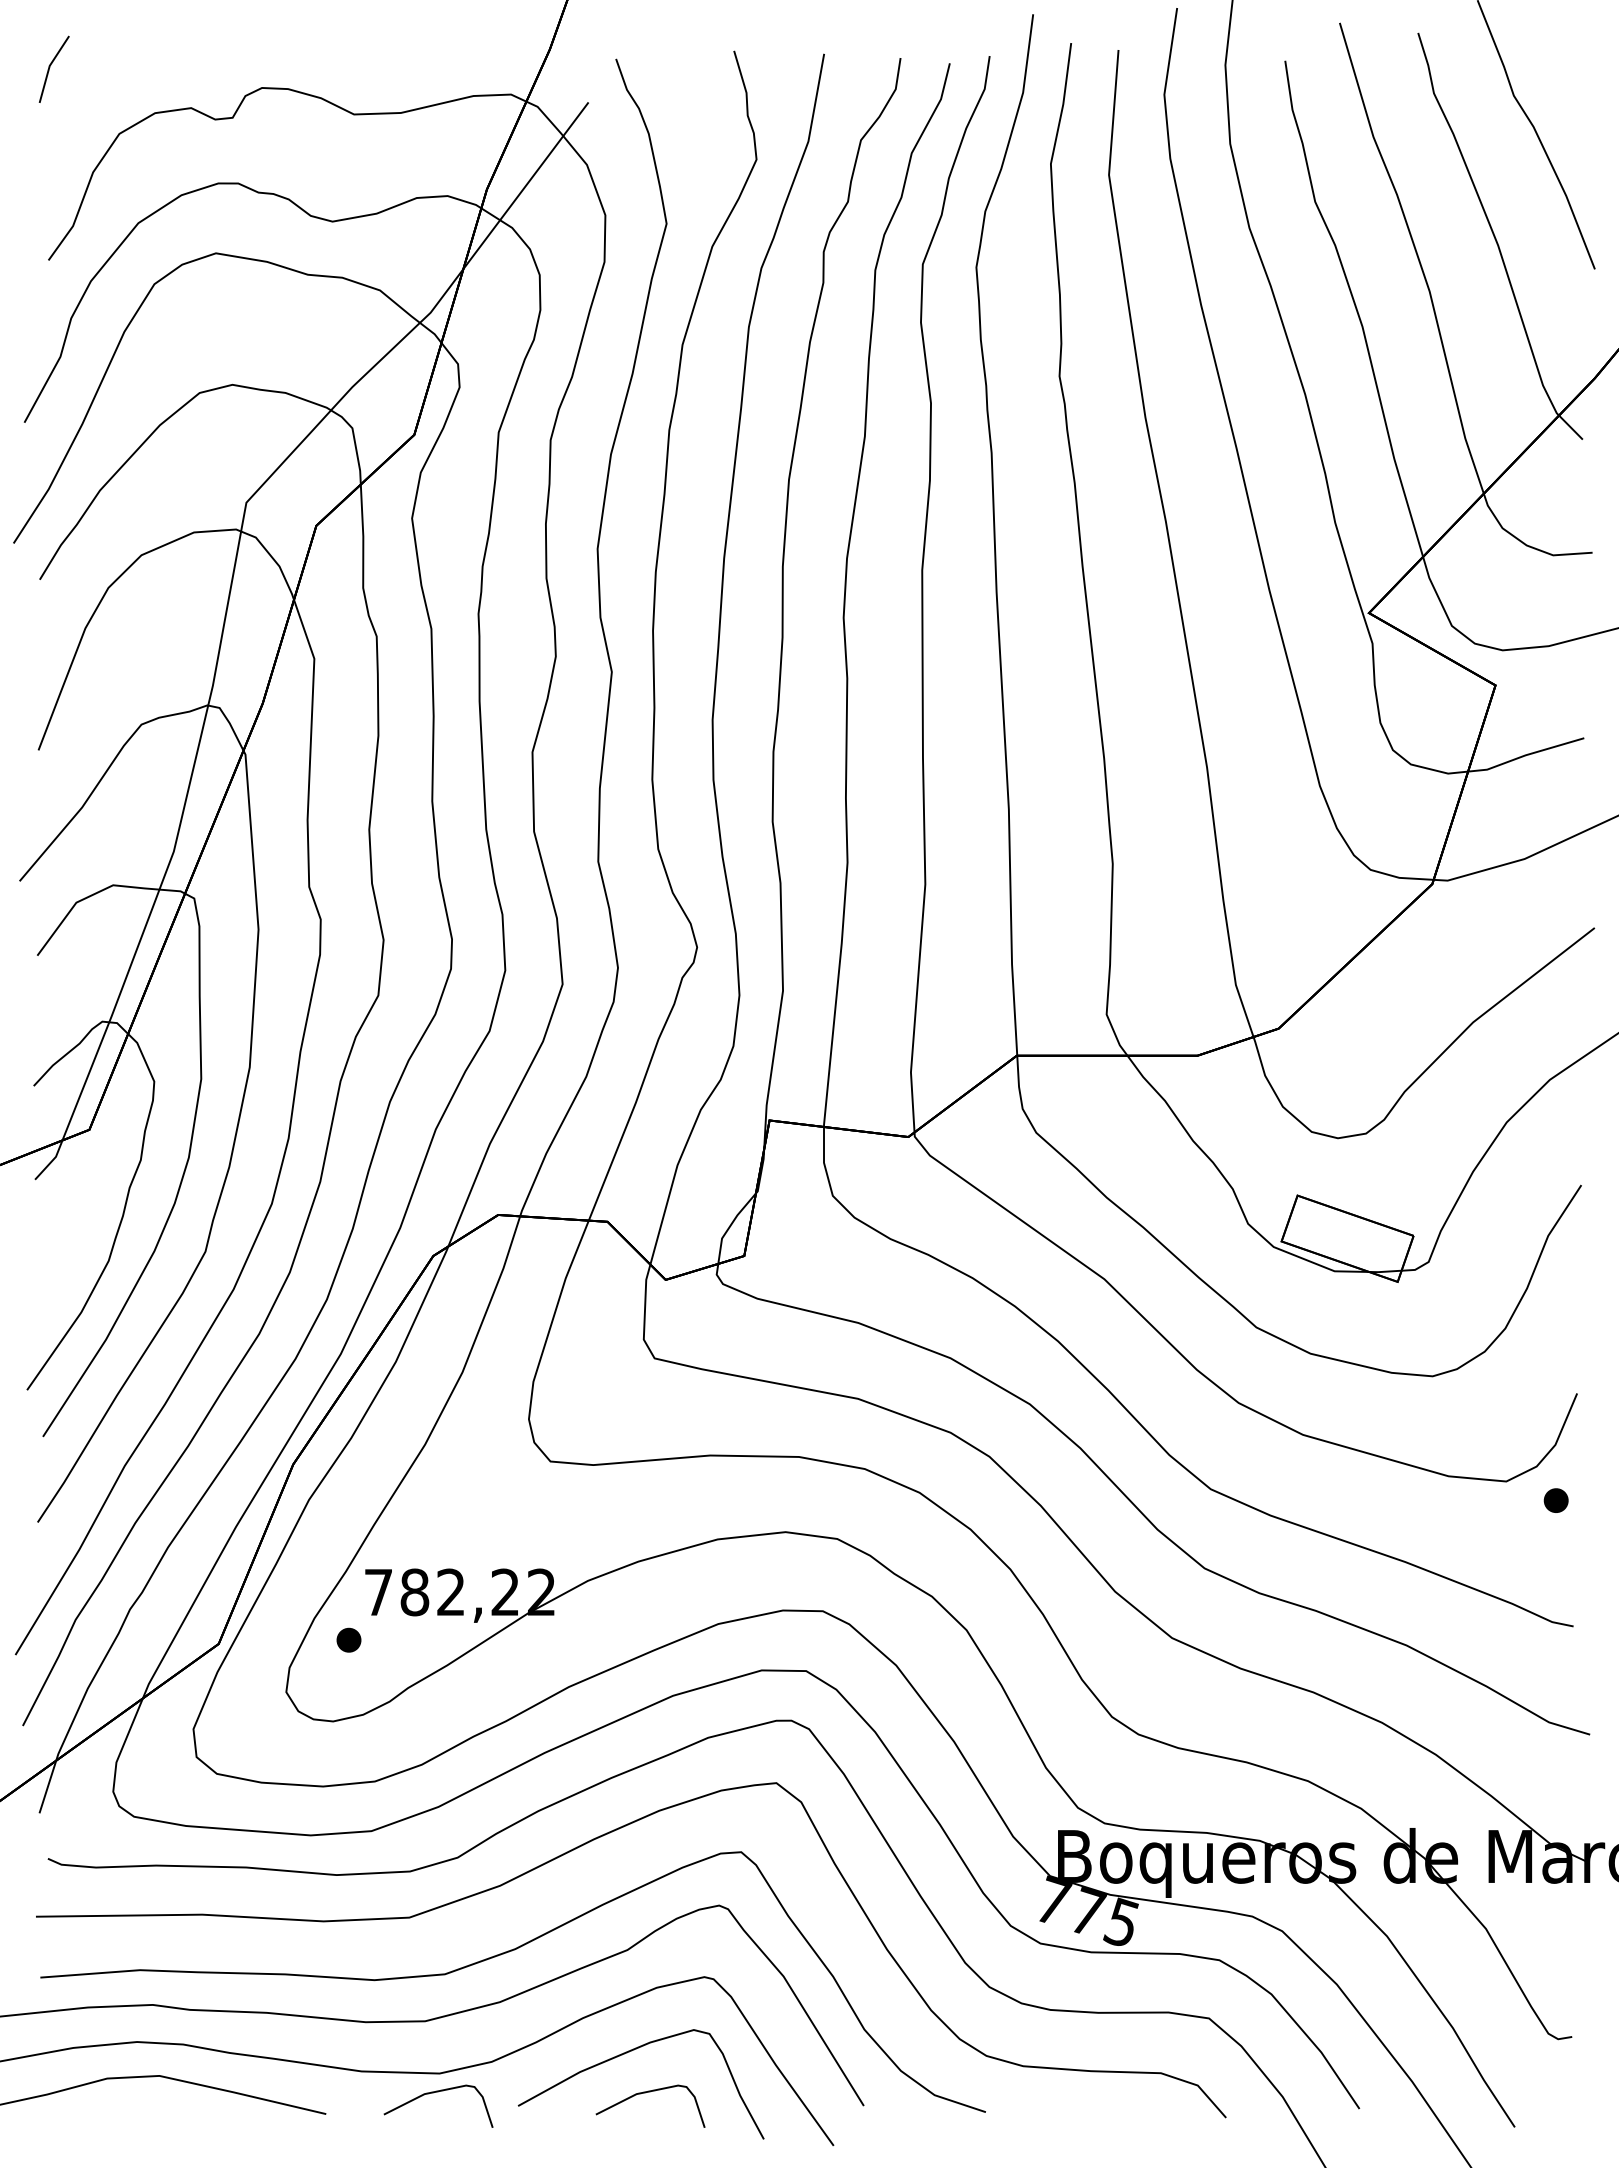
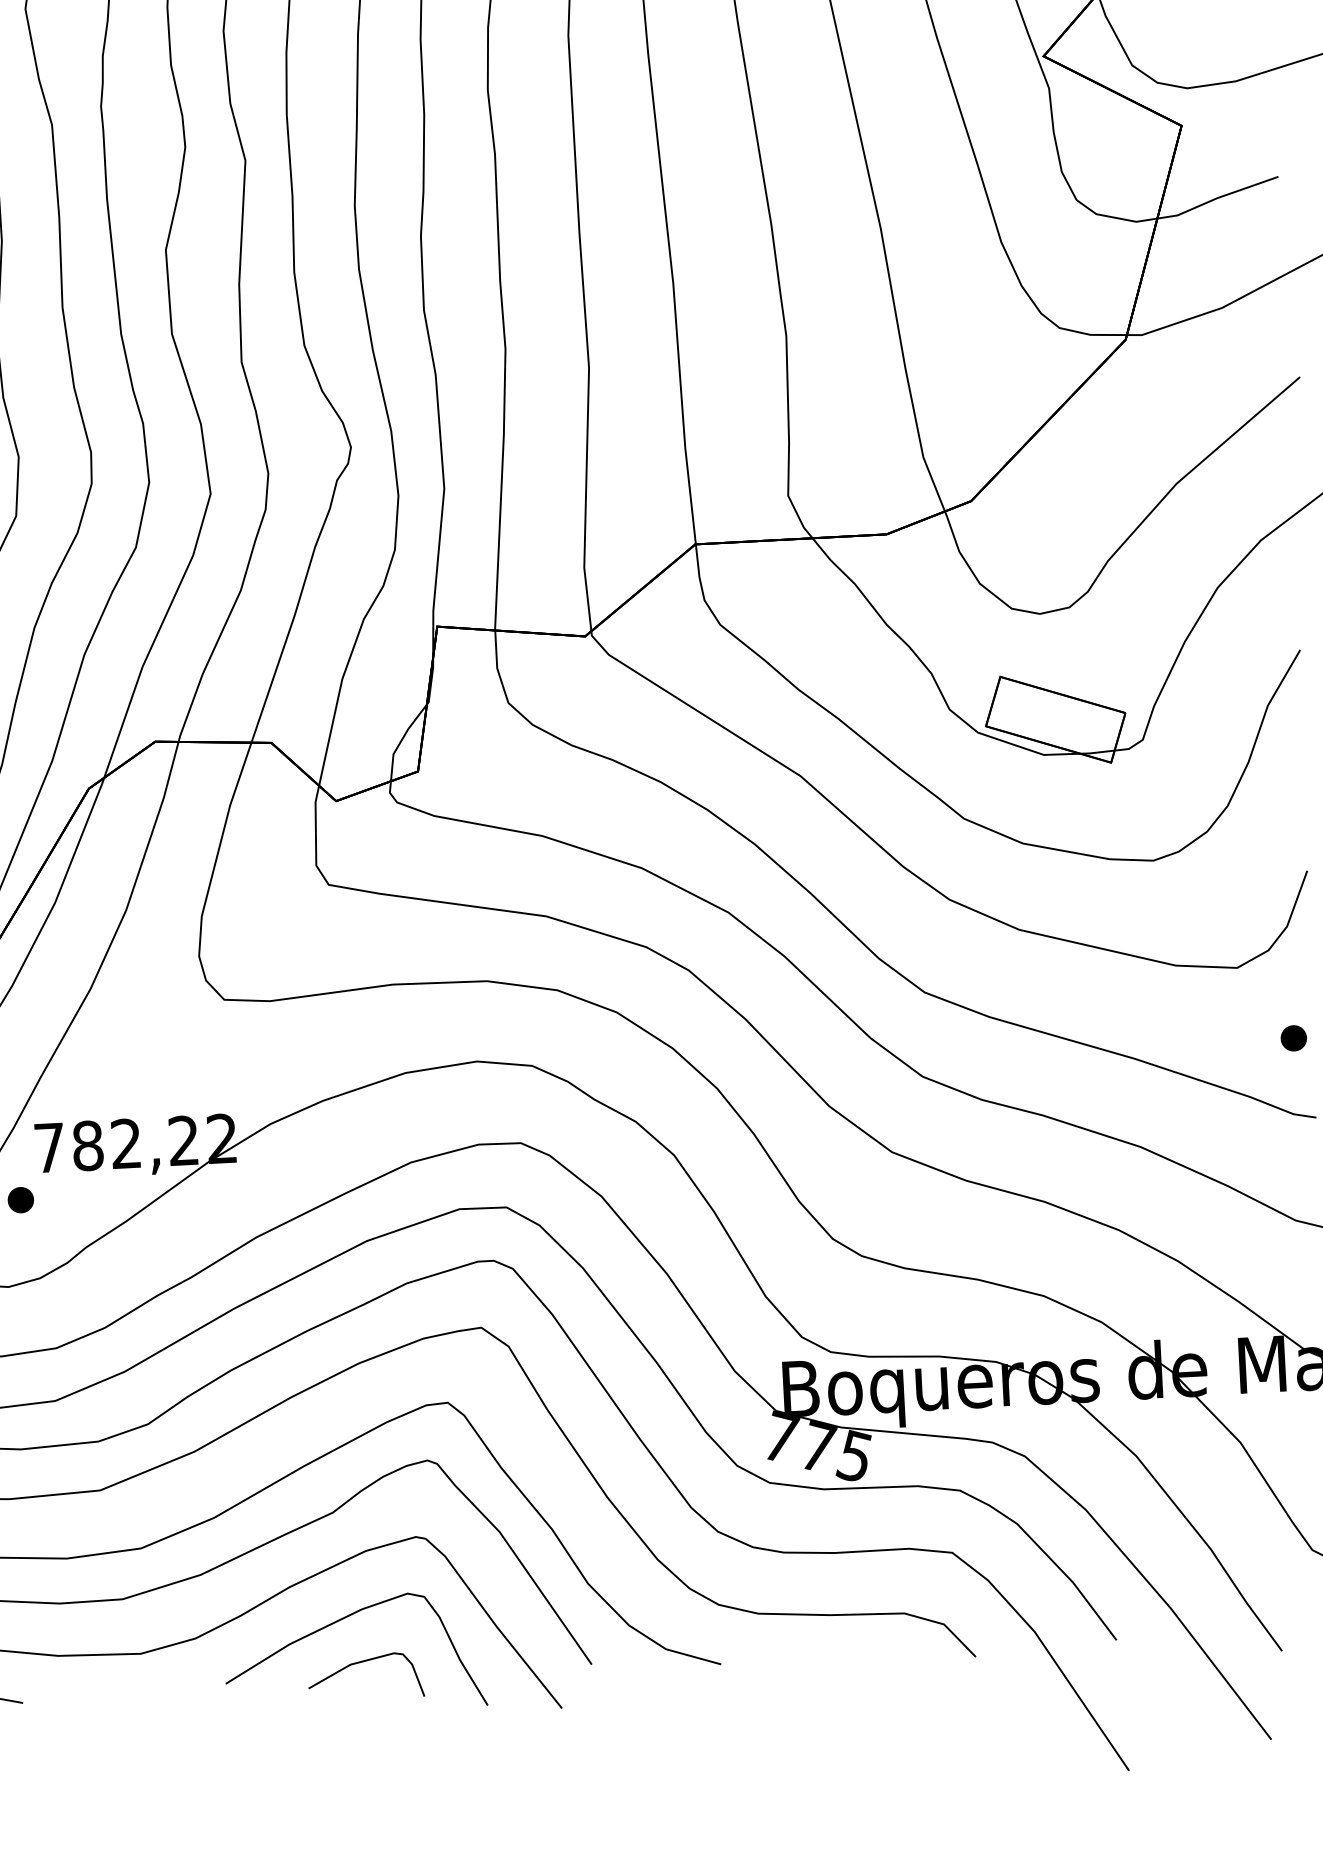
part: (1555, 1500) -> (1293, 1038), moved
part: (438, 2092) -> (140, 1673), removed

